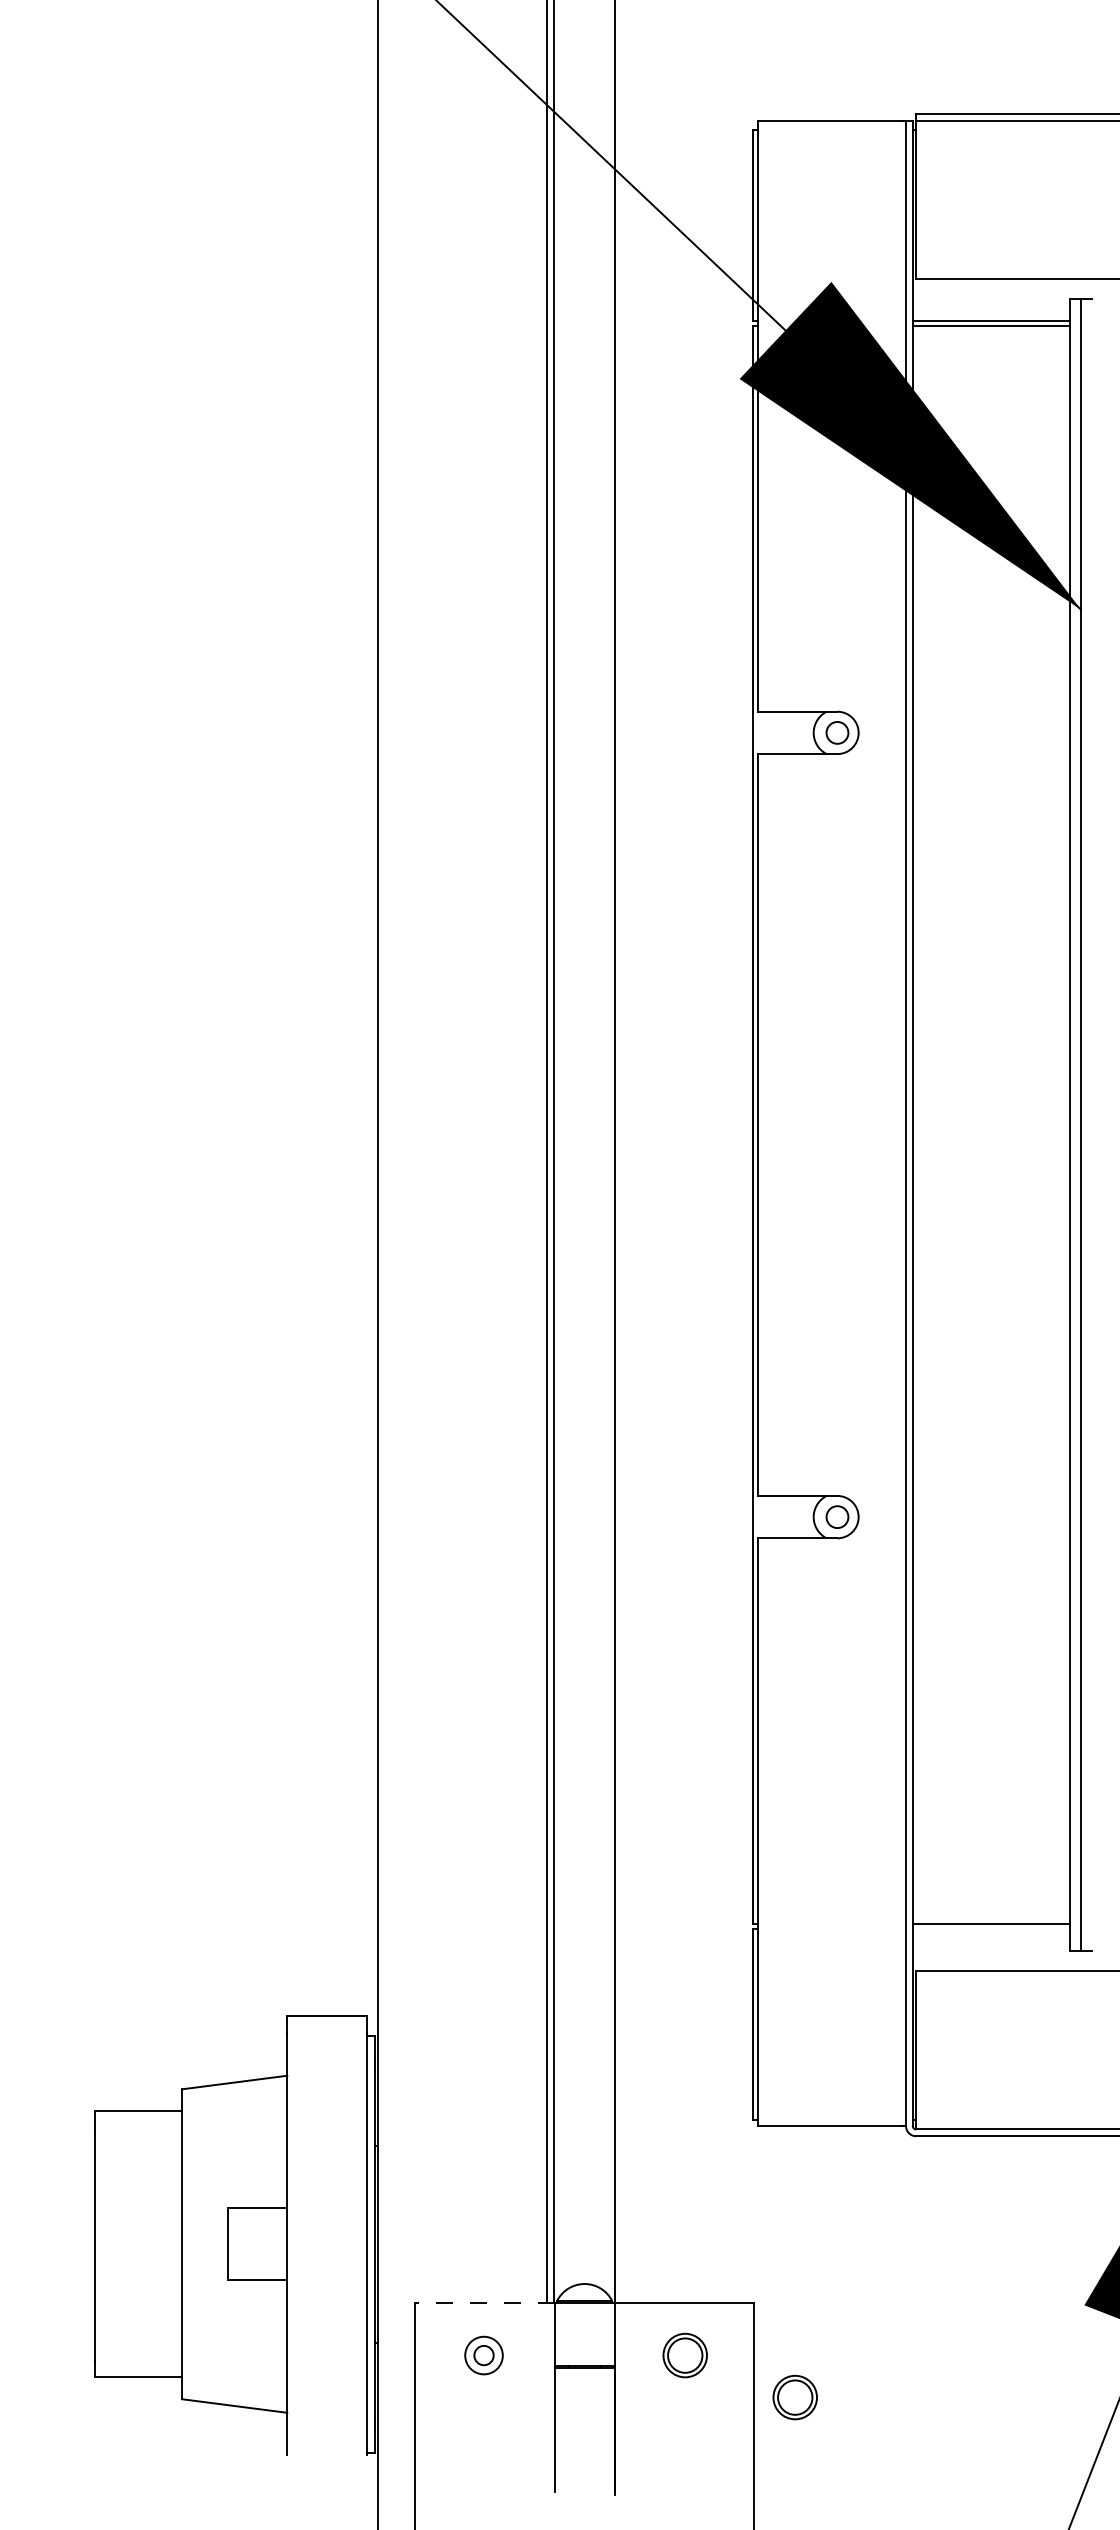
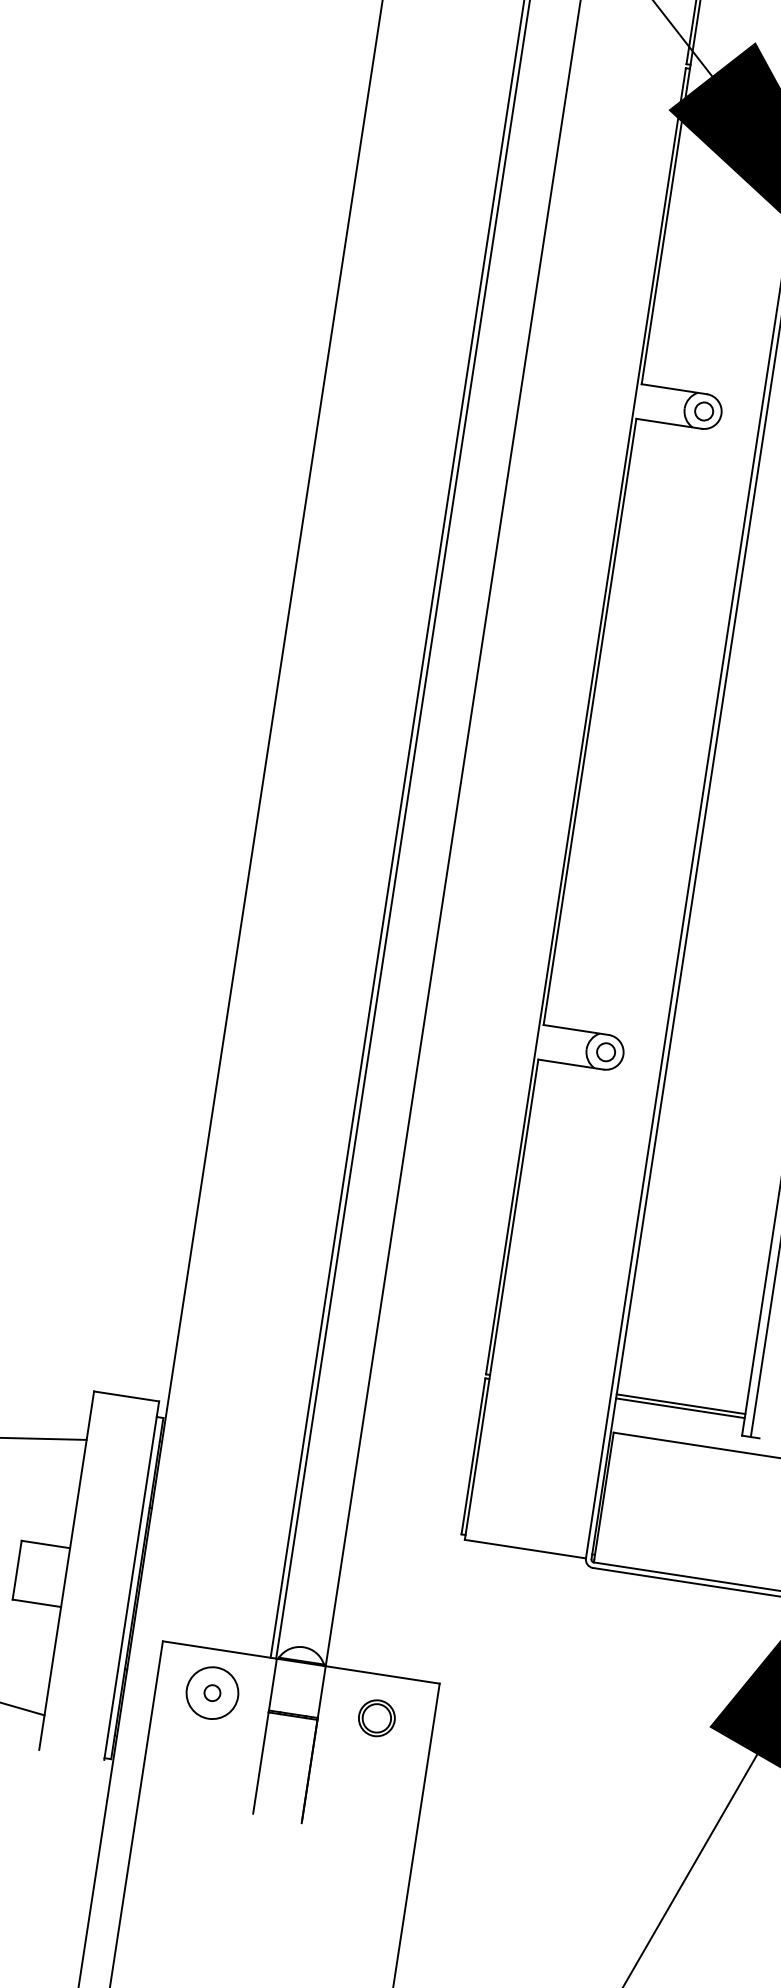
line: (991, 1929) -> (680, 1408), added
line: (485, 2302) -> (220, 1649), dashed -> solid
circle: (483, 2355) -> (212, 1693), size x1.67
part: (794, 2397) -> (460, 1766), removed

